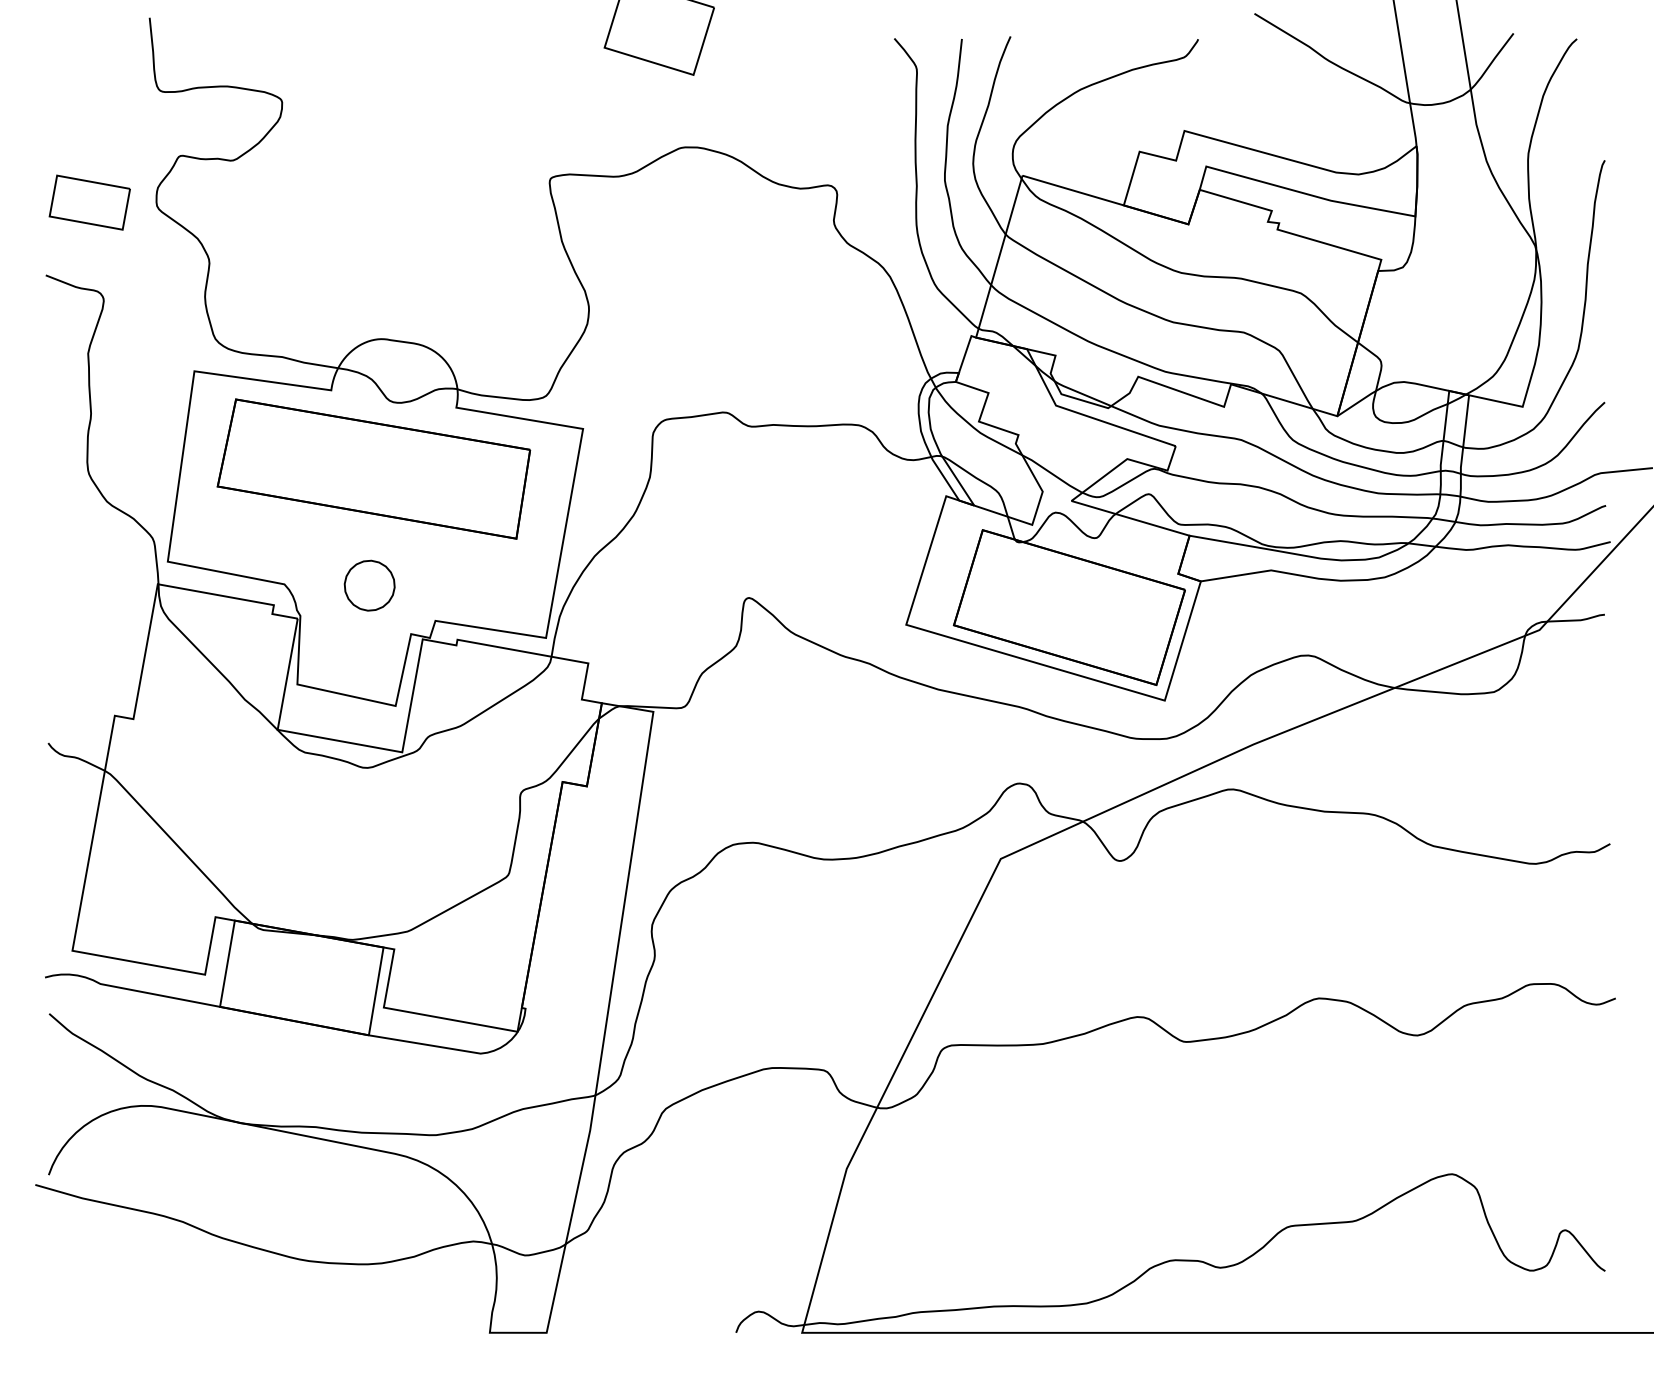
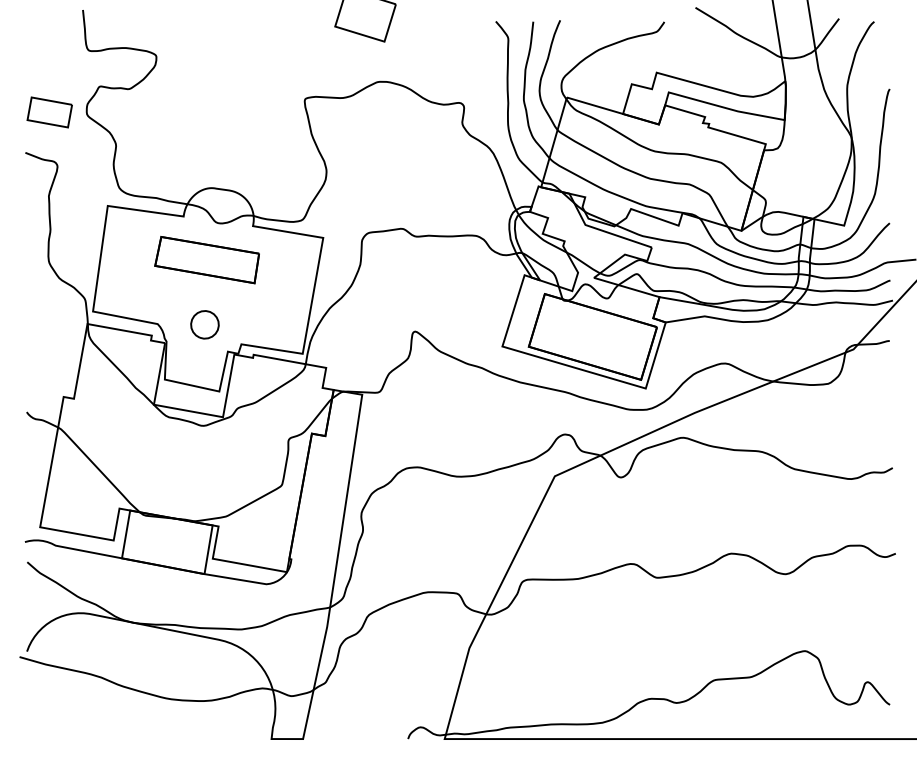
part: (372, 467) -> (206, 259), size x0.6

